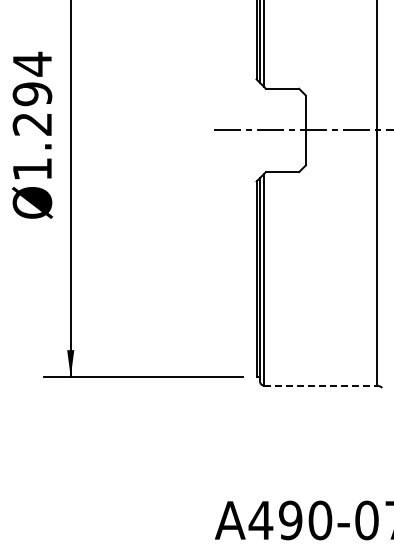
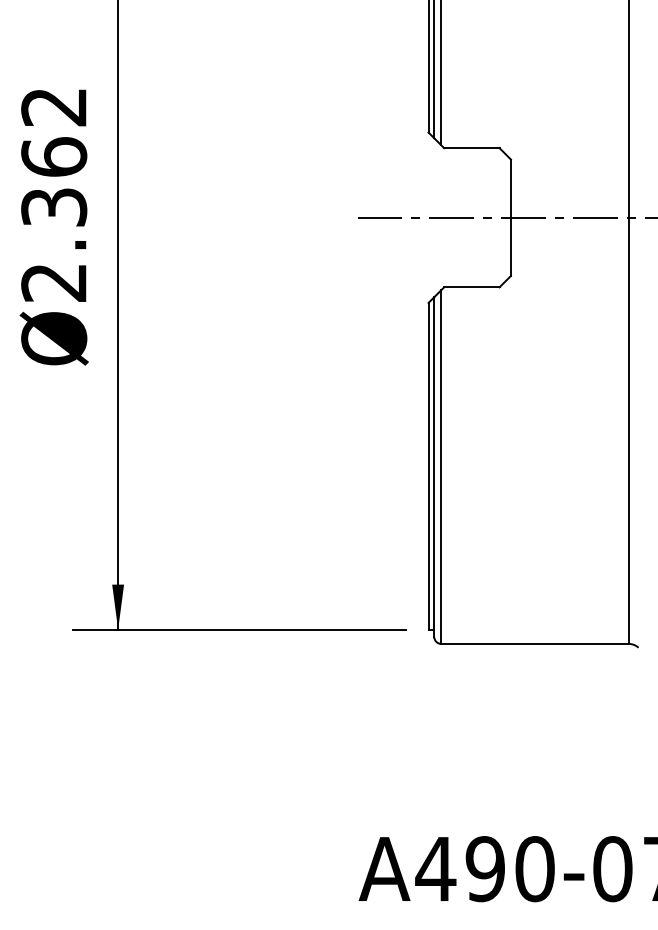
text: (32, 115) -> (54, 192), Ø1.294 -> Ø2.362
line: (320, 385) -> (535, 643), dashed -> solid

